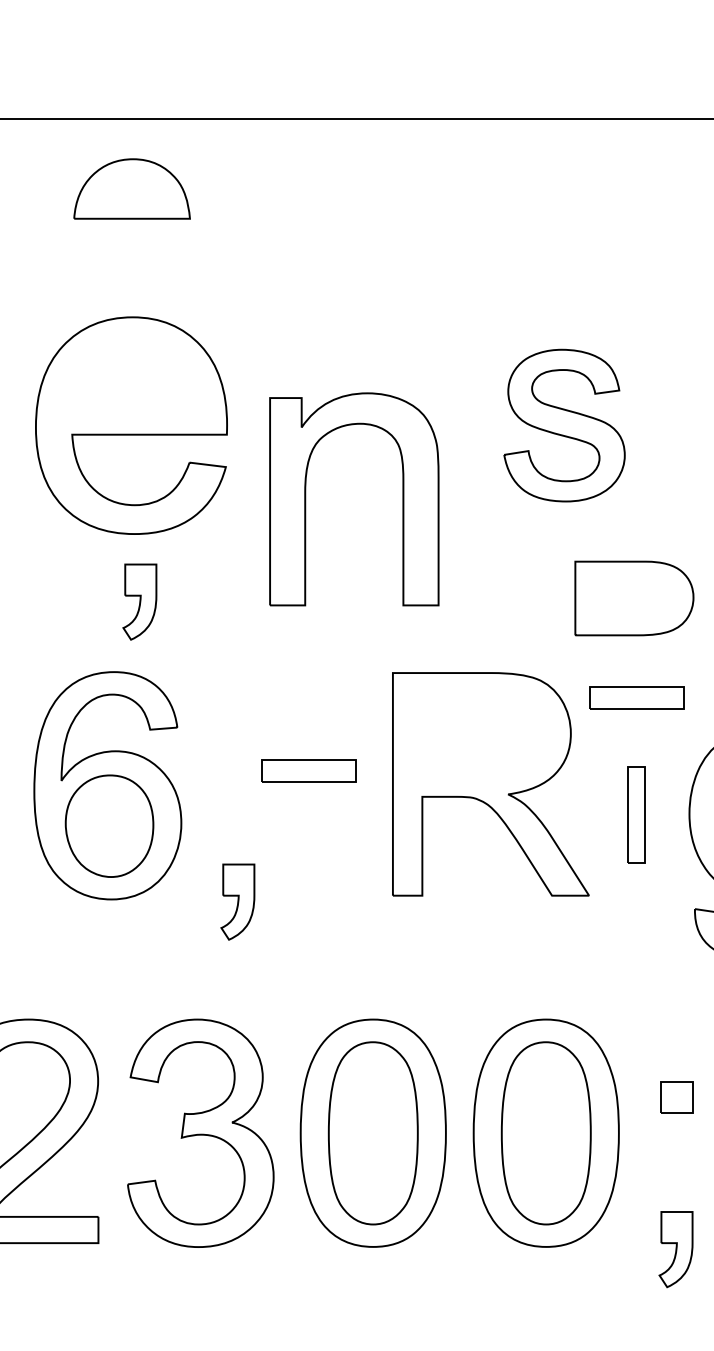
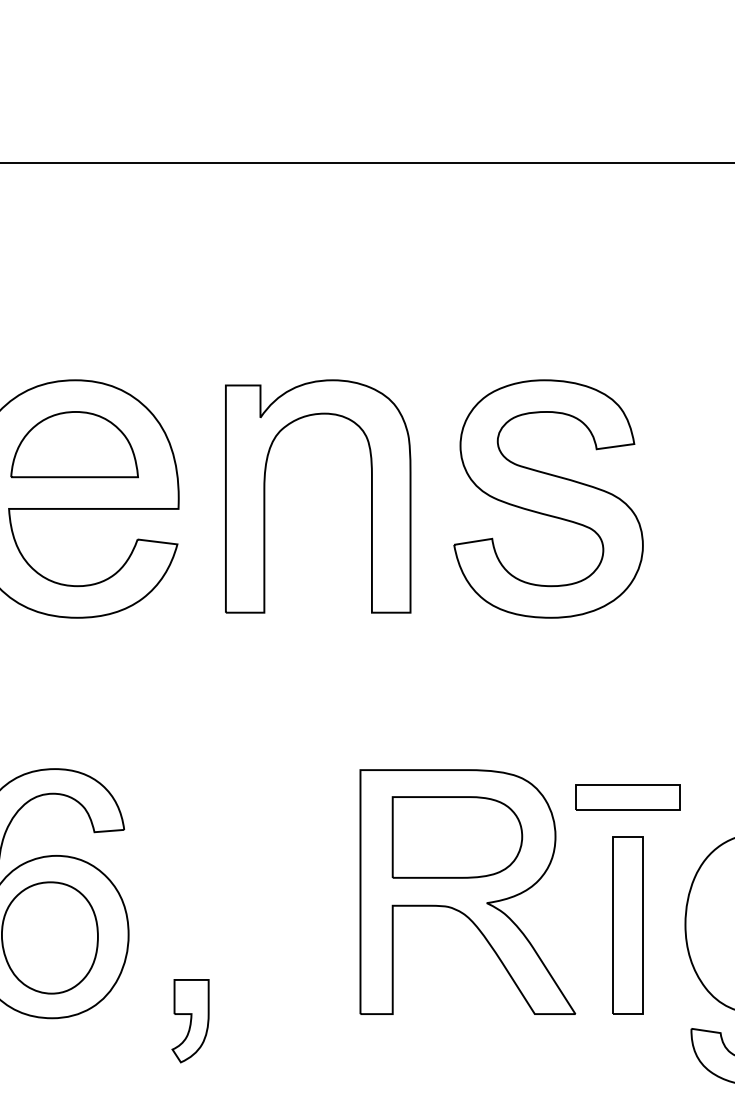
part: (131, 188) -> (73, 444), moved
part: (564, 425) -> (548, 498), size x1.43
part: (306, 499) -> (265, 496), moved
part: (634, 598) -> (457, 837), moved
part: (139, 601) -> (82, 691), removed
part: (308, 770) -> (267, 876), removed
part: (636, 814) -> (627, 925), size x1.67

